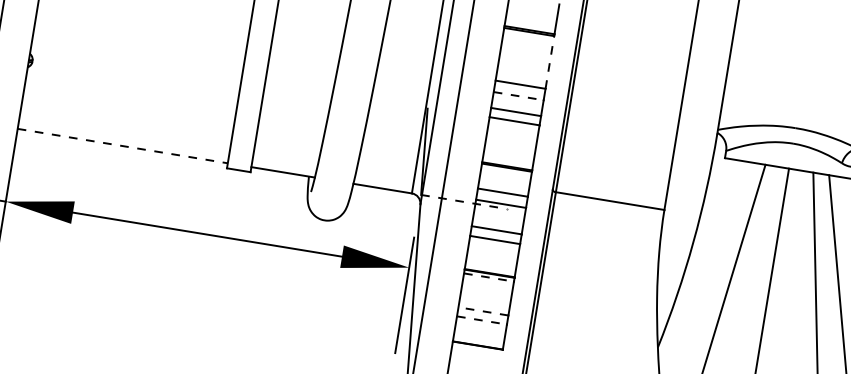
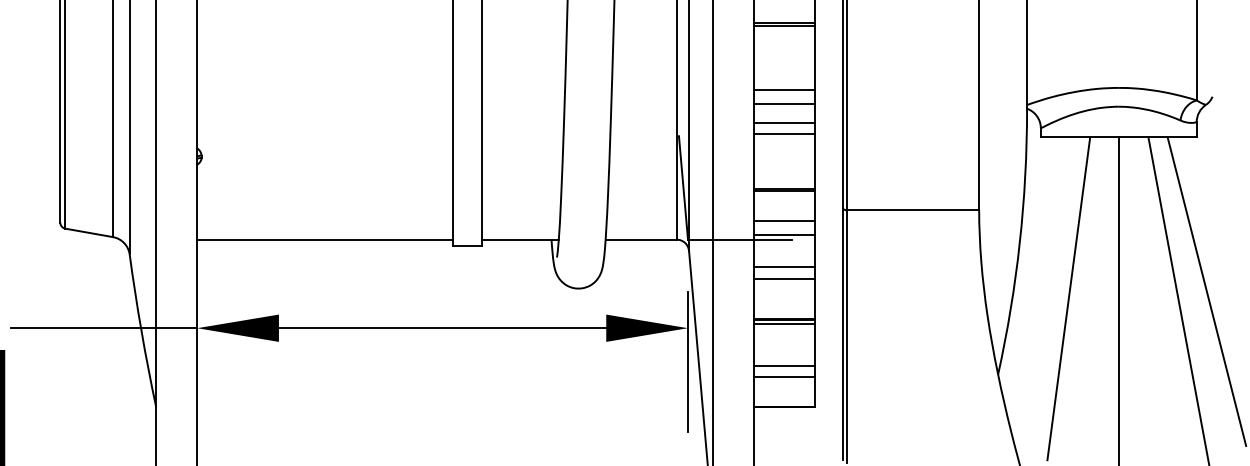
line: (549, 62) -> (814, 57), dashed -> solid
line: (518, 95) -> (784, 103), dashed -> solid
line: (123, 145) -> (325, 239), dashed -> solid
line: (463, 201) -> (739, 239), dashed -> solid
line: (489, 277) -> (784, 324), dashed -> solid
line: (482, 311) -> (783, 365), dashed -> solid
line: (482, 320) -> (784, 376), dashed -> solid

